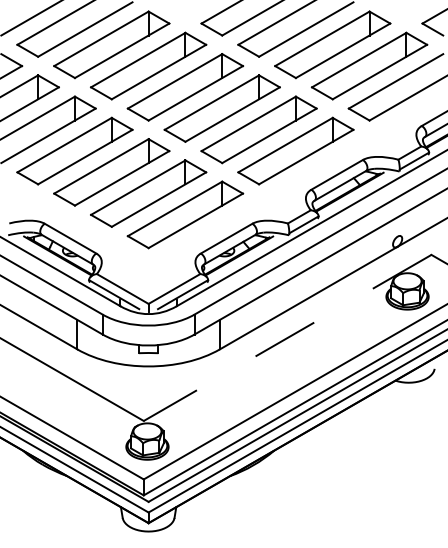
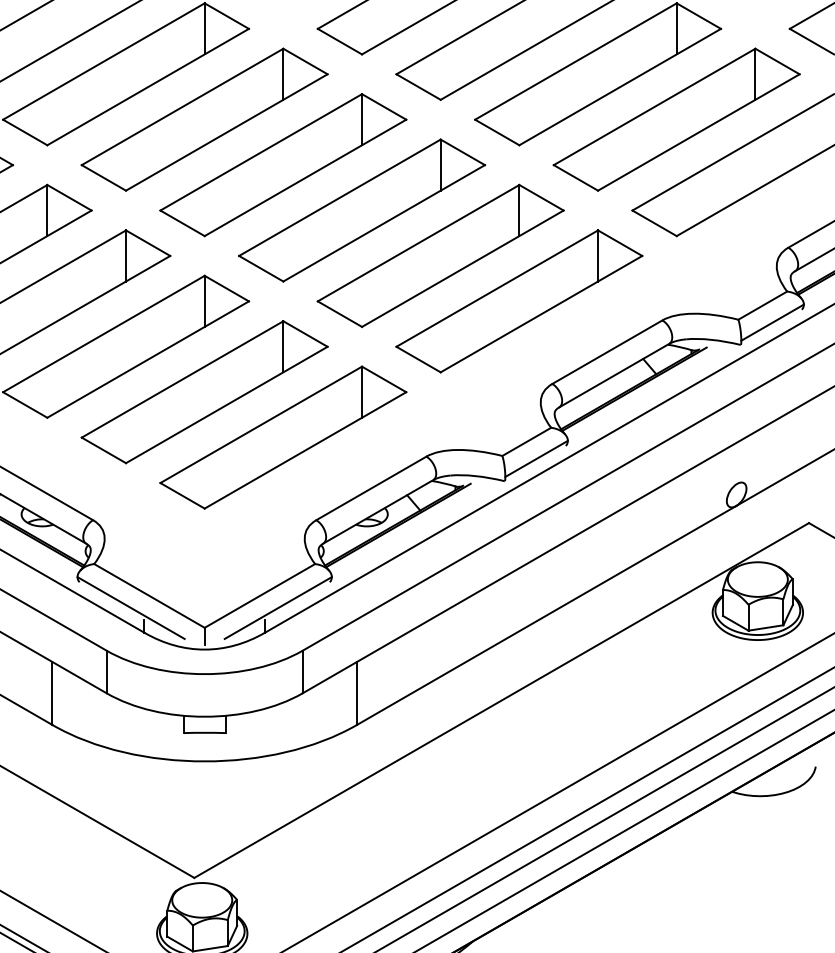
line: (287, 338) -> (501, 701), dashed -> solid

